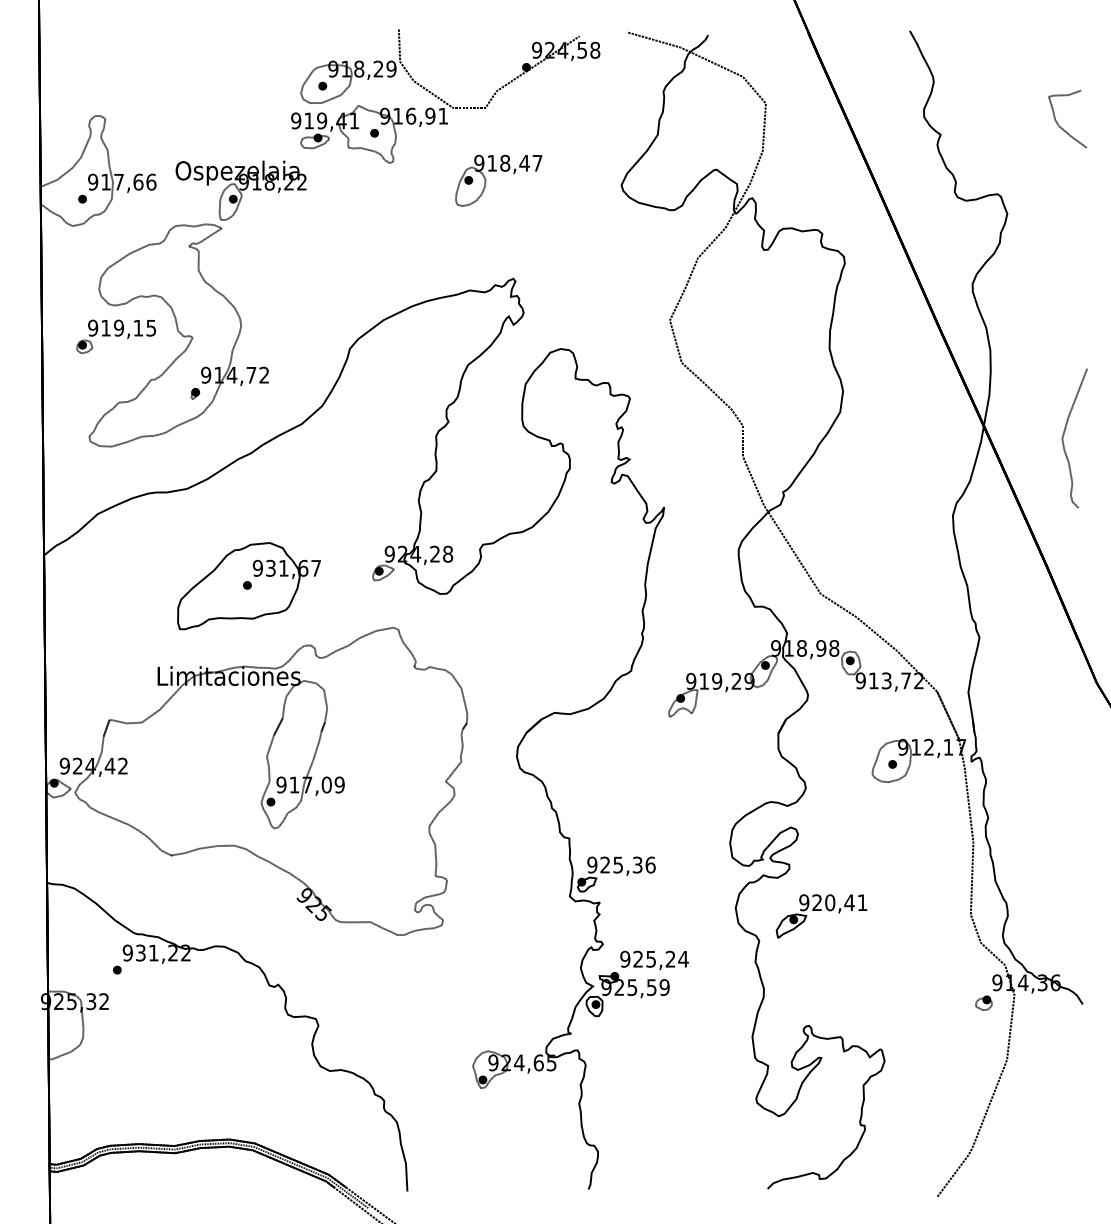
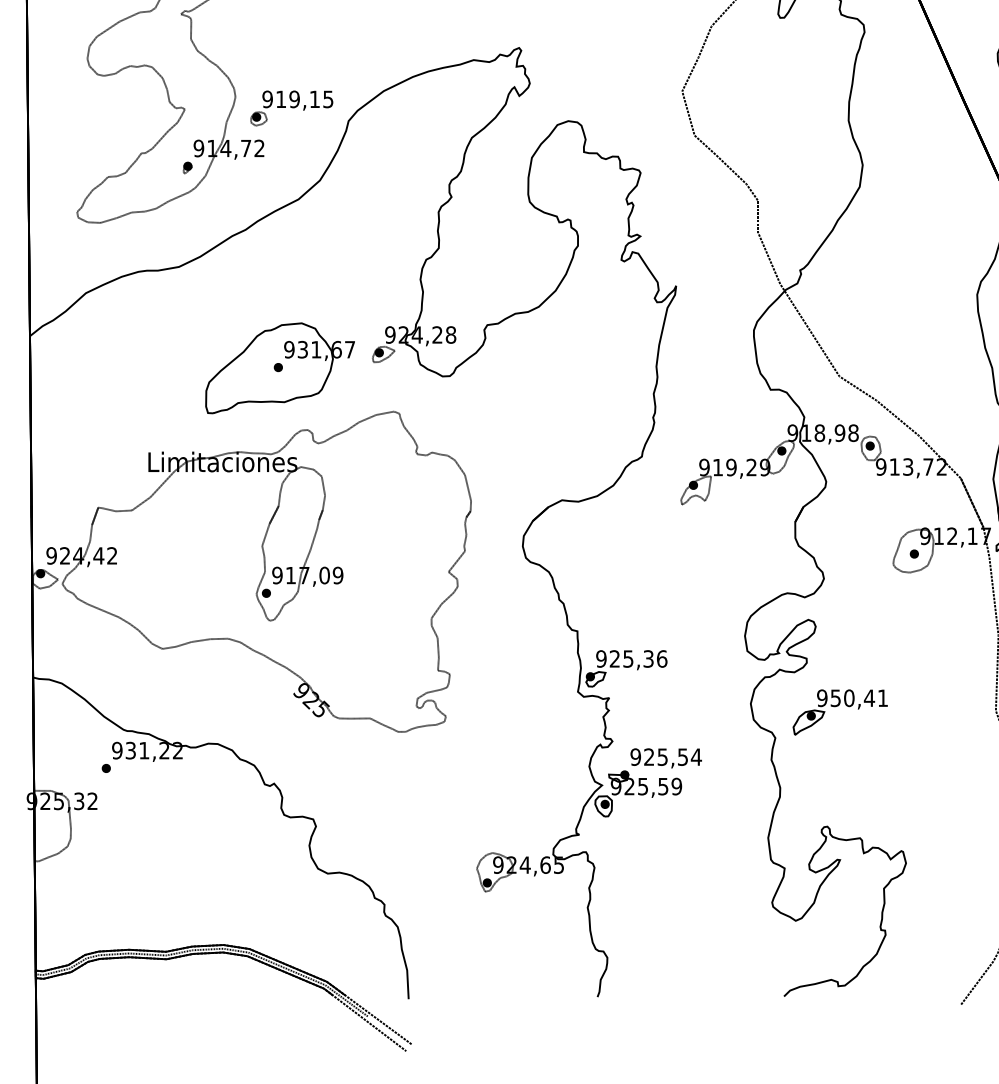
part: (115, 336) -> (290, 108), moved
part: (248, 586) -> (279, 368), moved
text: (816, 902) -> (835, 697), 920,41 -> 950,41
text: (670, 958) -> (682, 756), 925,24 -> 925,54

